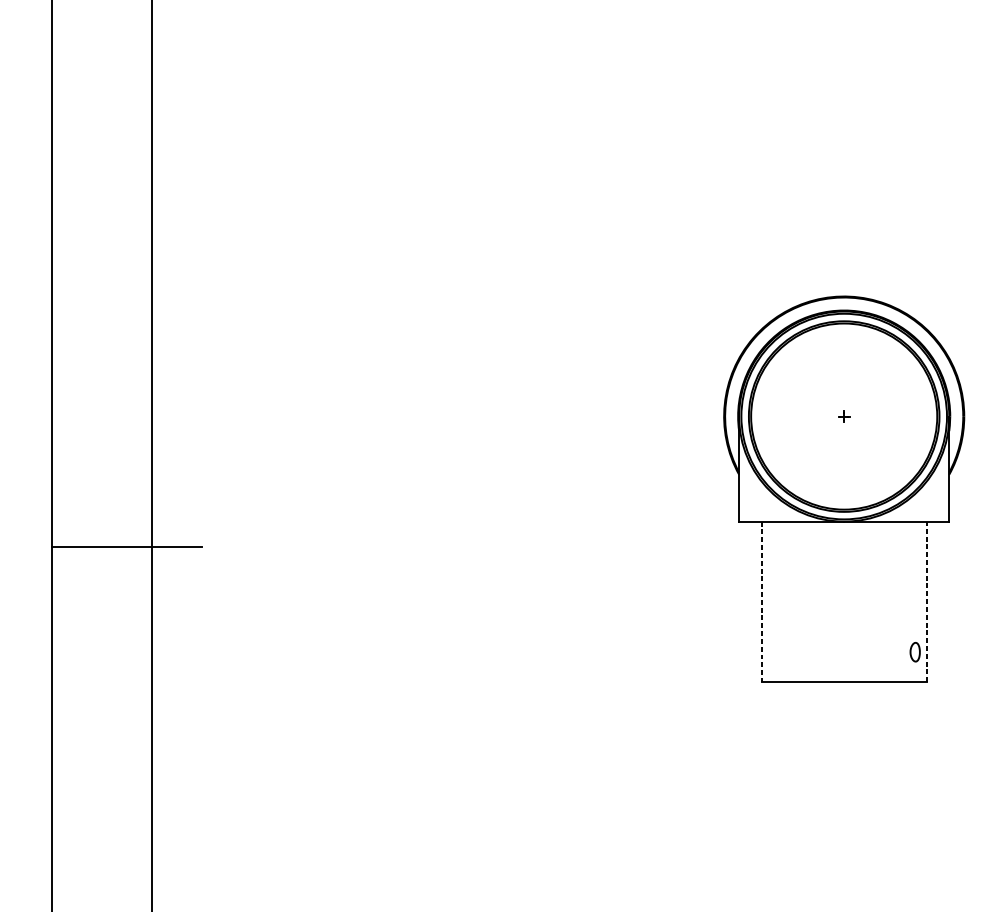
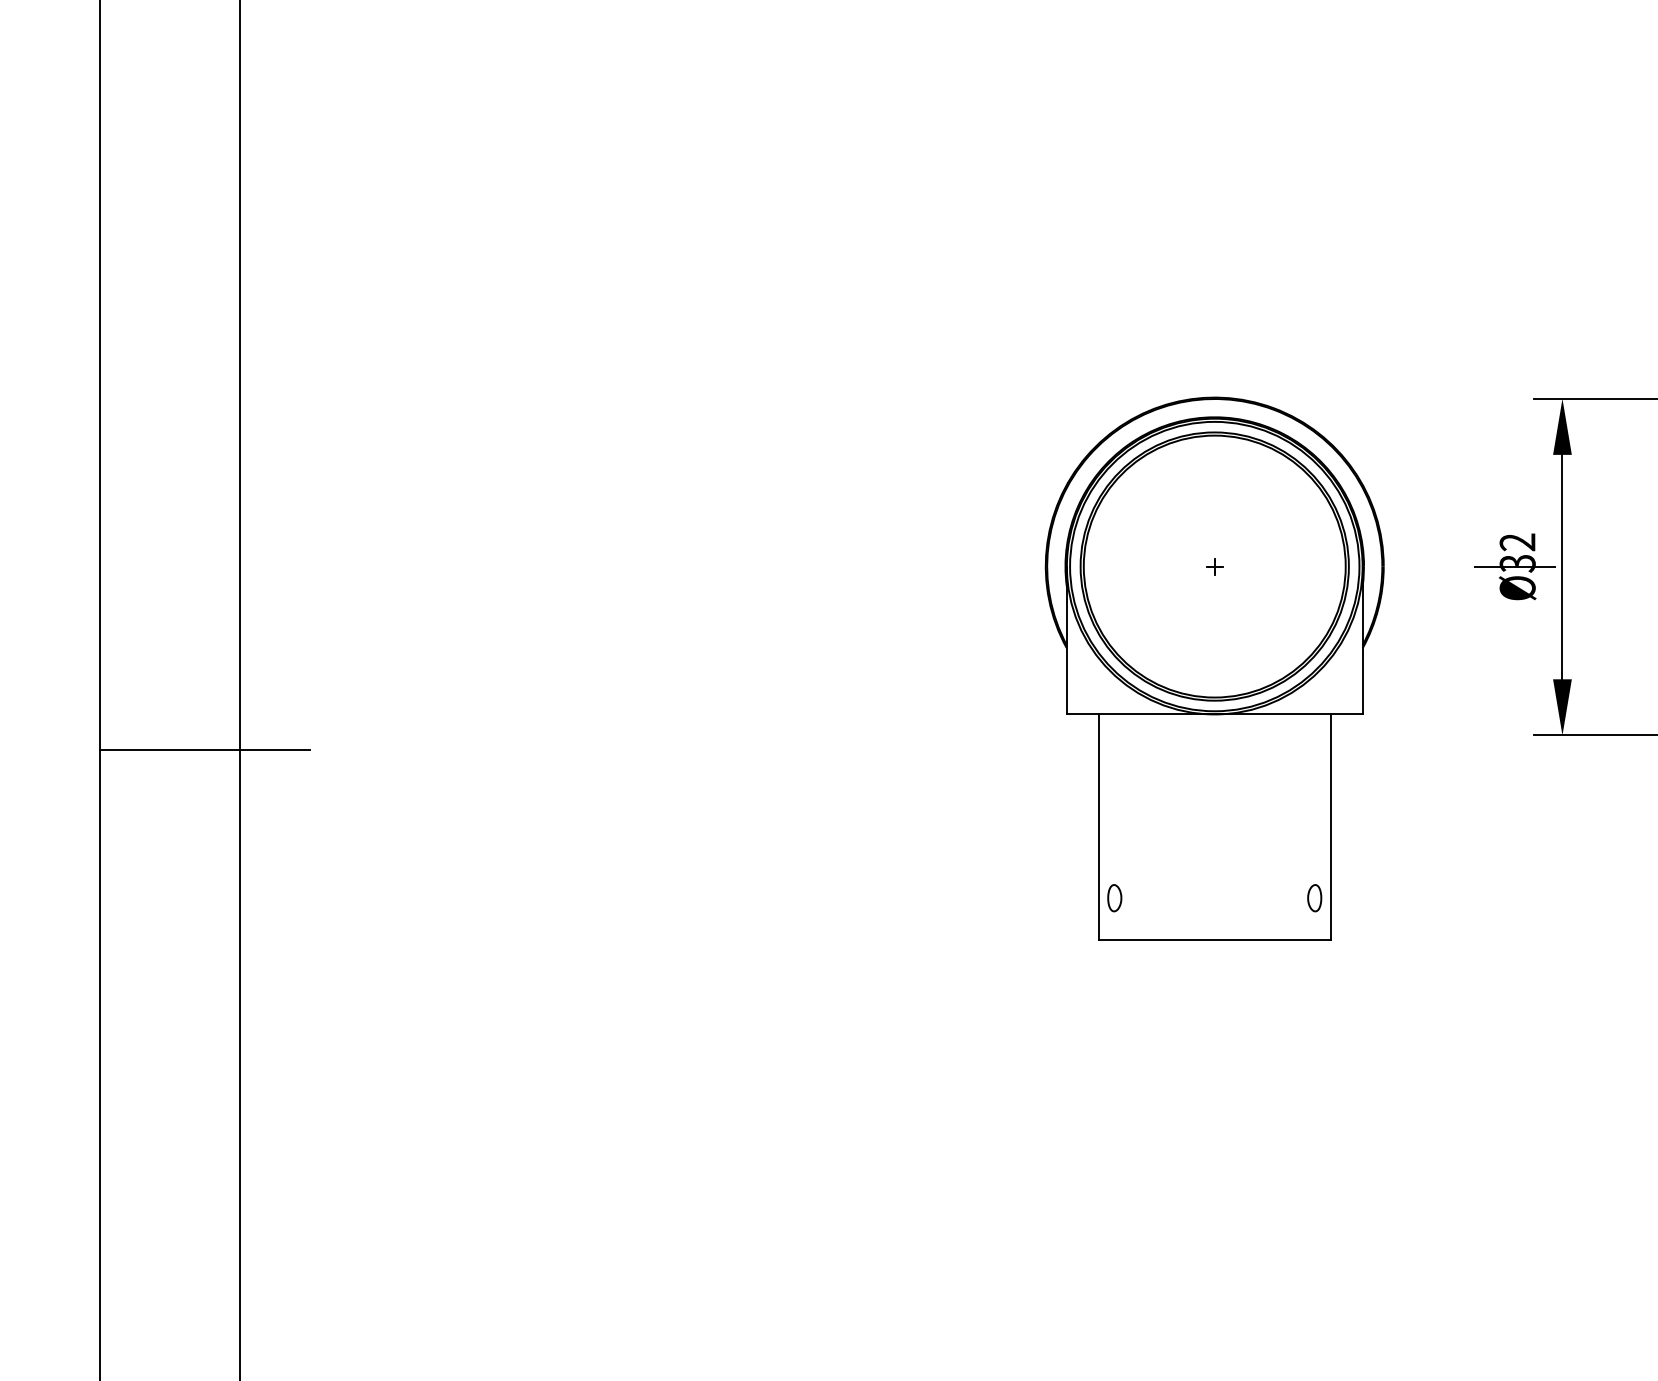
line: (761, 601) -> (1098, 827), dashed -> solid
line: (926, 601) -> (1330, 826), dashed -> solid
part: (772, 652) -> (1114, 898), added

